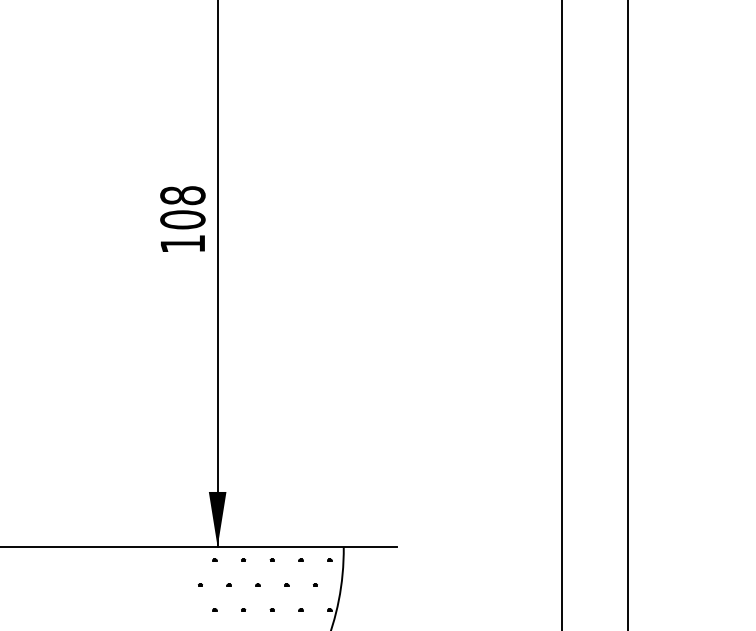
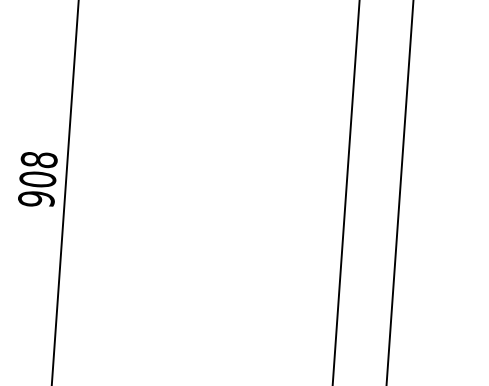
text: (182, 243) -> (36, 198), 108 -> 908

